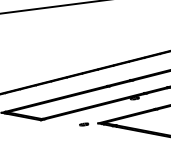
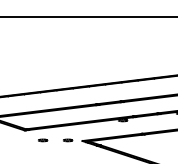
part: (60, 127) -> (43, 140), added

